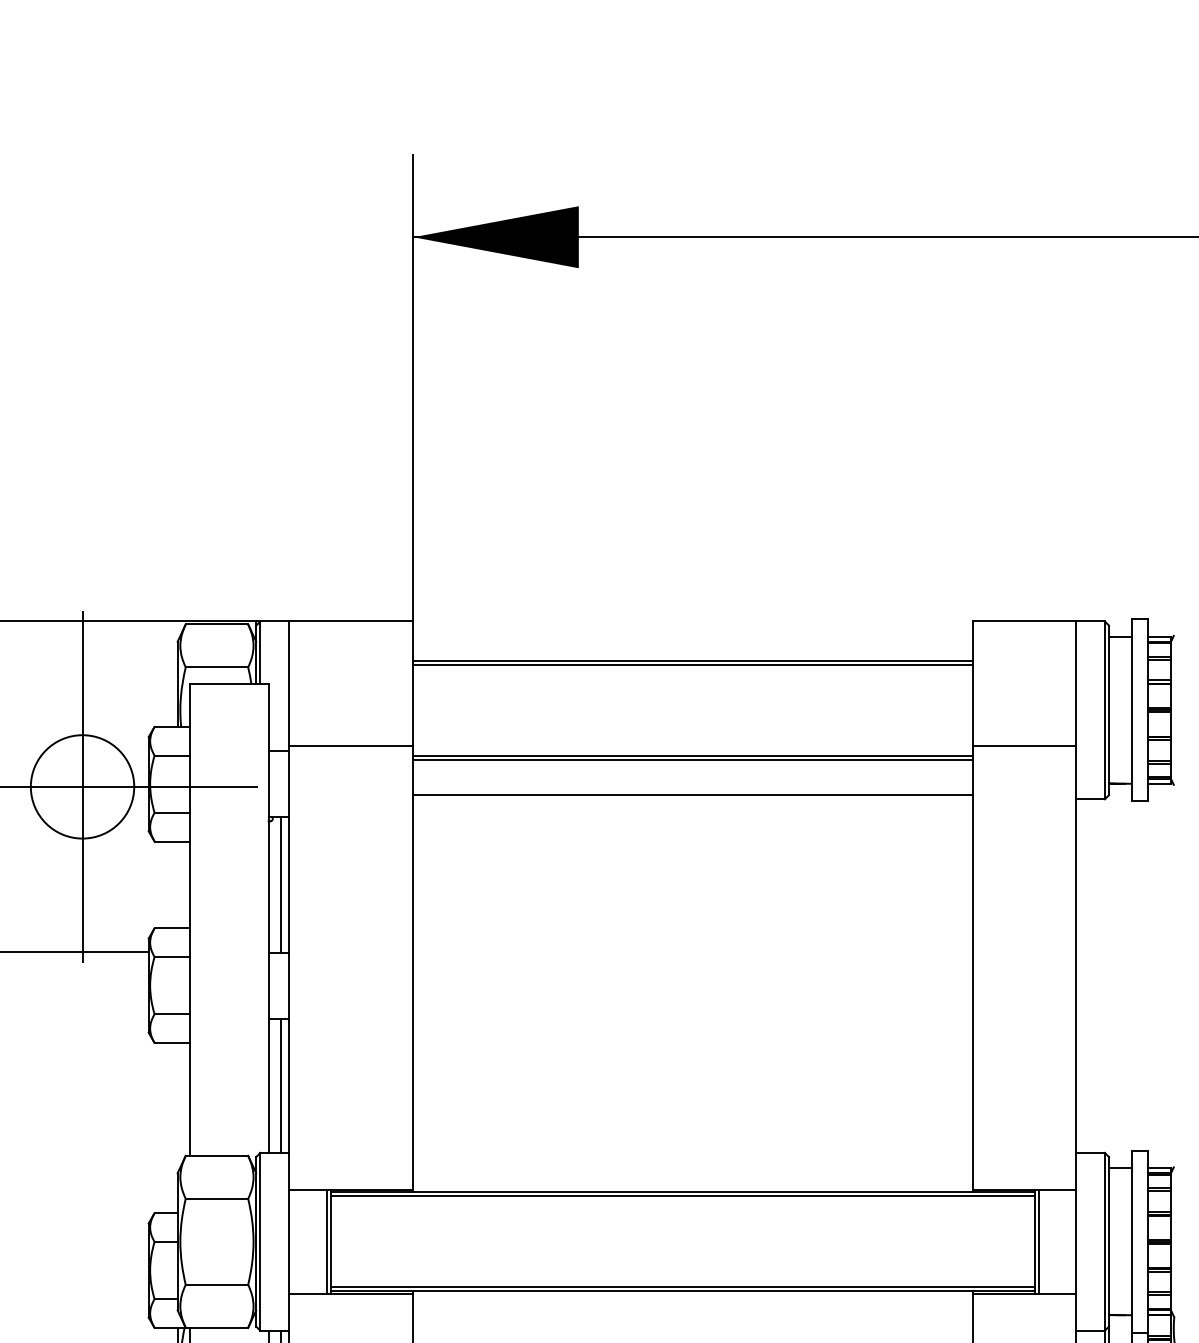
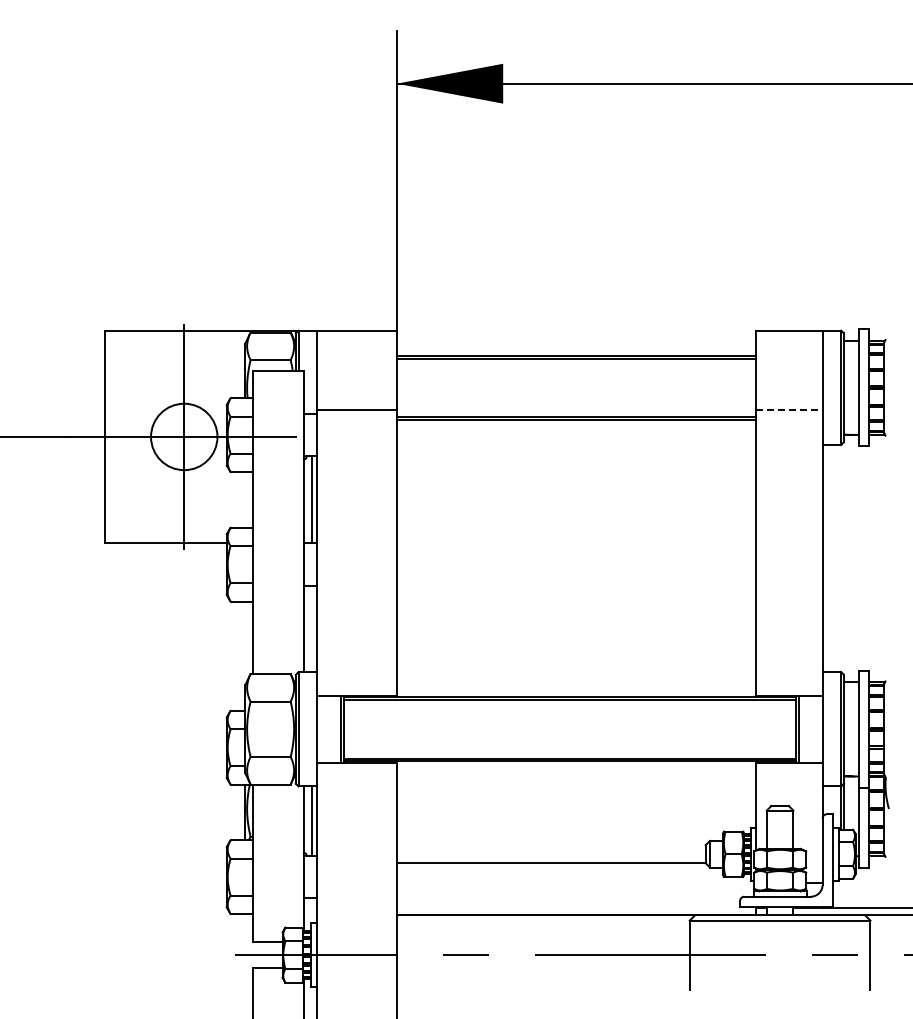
line: (1024, 745) -> (789, 410), solid -> dashed
line: (692, 795) -> (576, 442), removed
line: (280, 1084) -> (311, 628), removed

